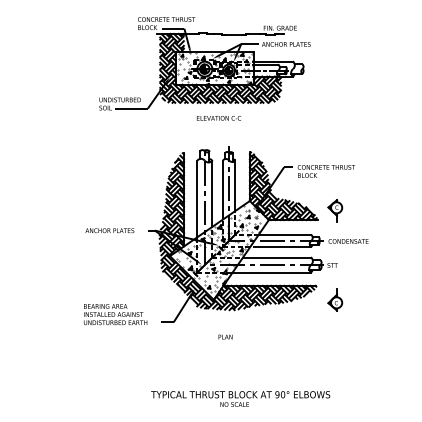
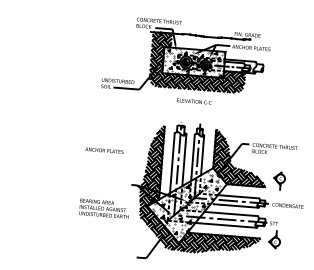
text: (109, 230) -> (104, 150), moved
part: (335, 299) -> (274, 239), moved
text: (115, 314) -> (104, 208), moved

